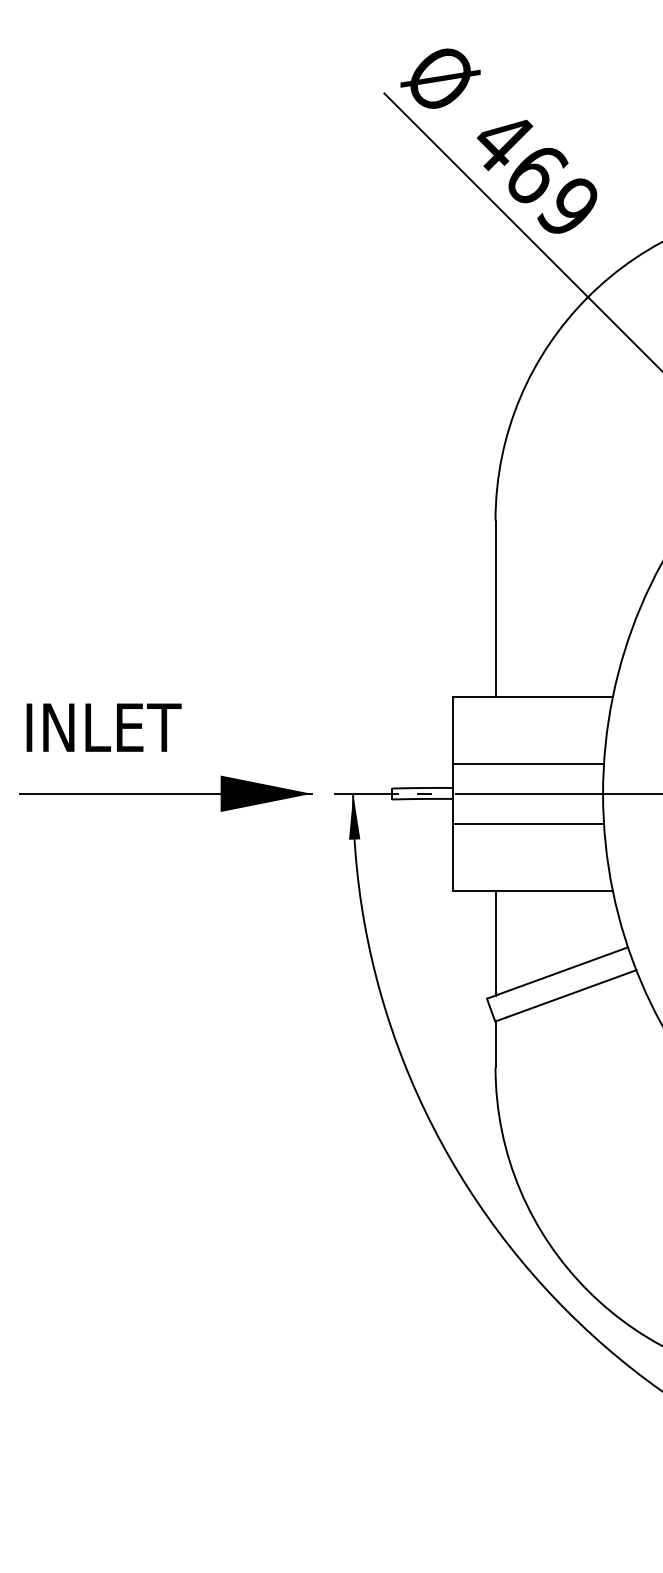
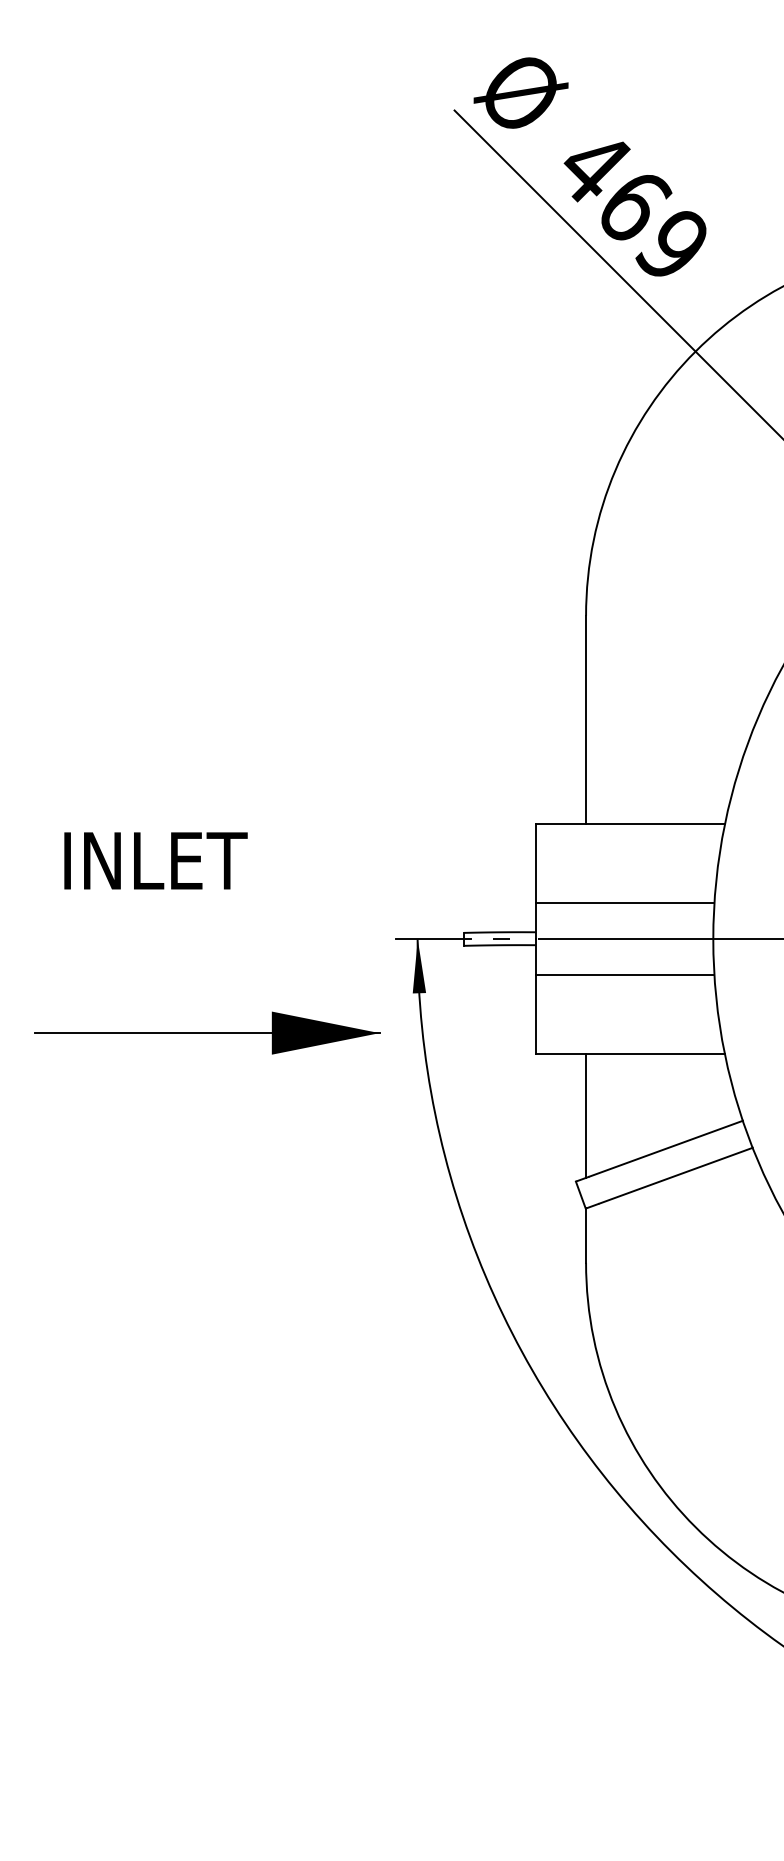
text: (103, 727) -> (155, 860), moved
part: (166, 793) -> (207, 1032), moved

